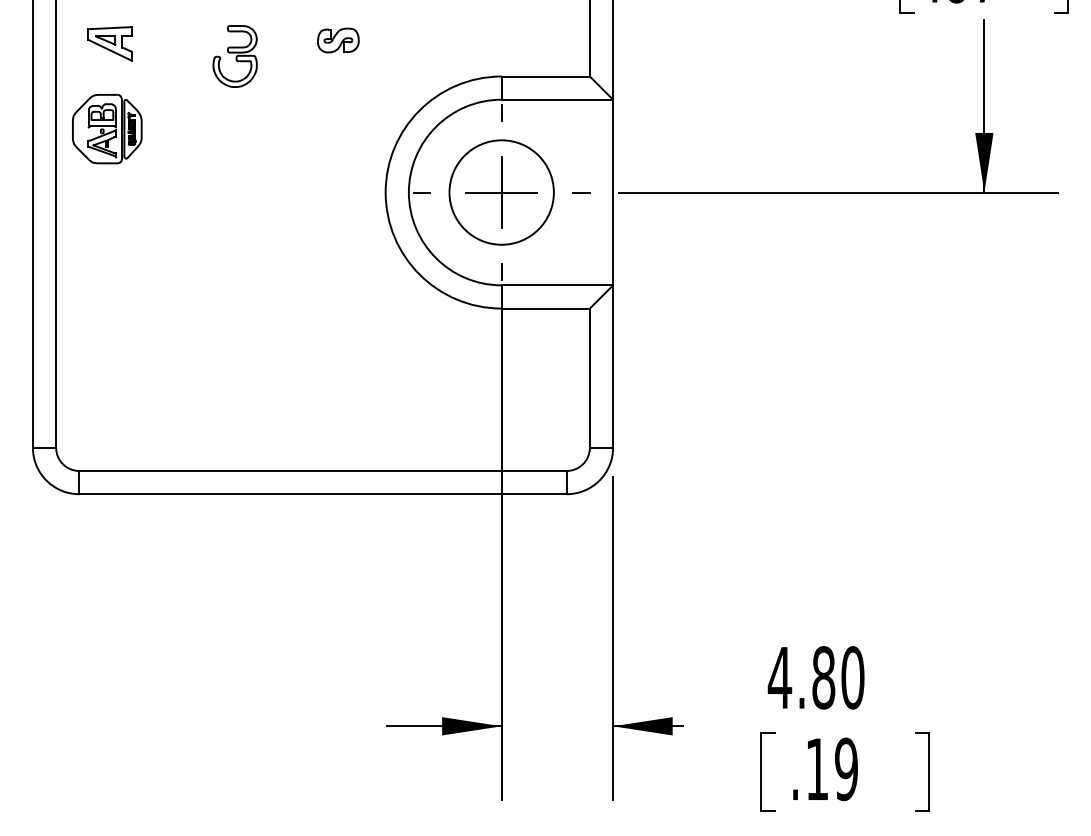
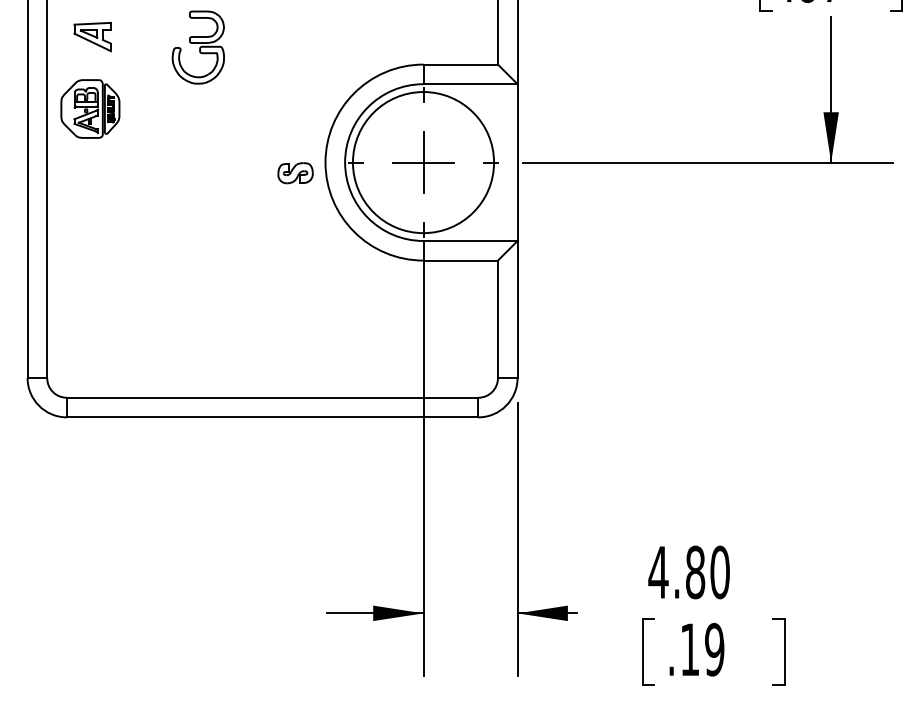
part: (338, 40) -> (295, 173), moved
part: (235, 56) -> (198, 47), size x1.4
circle: (501, 192) -> (423, 162), size x1.6

